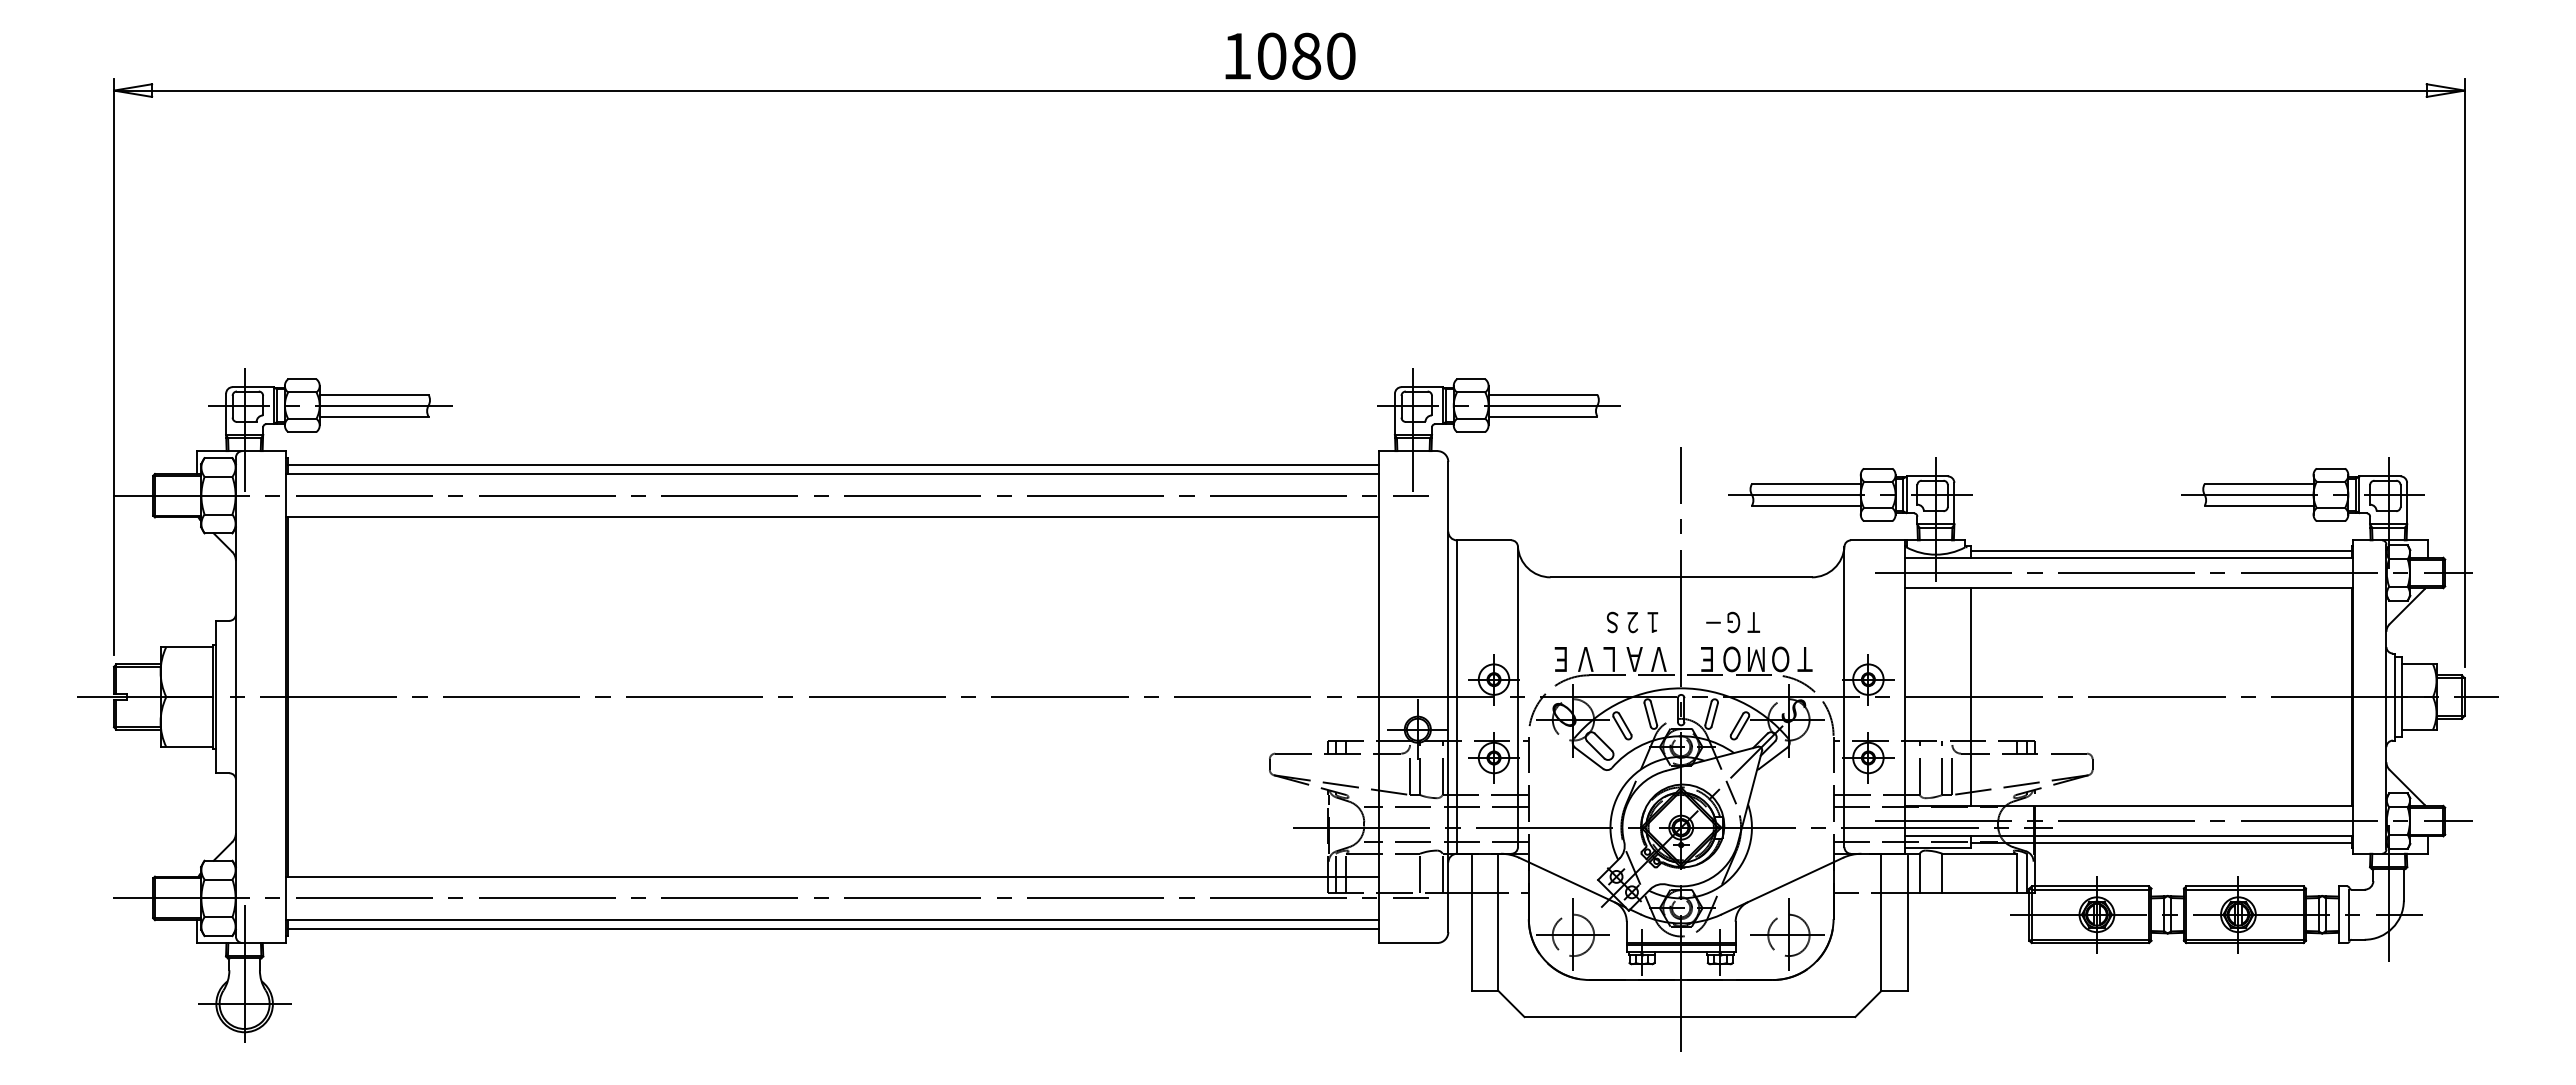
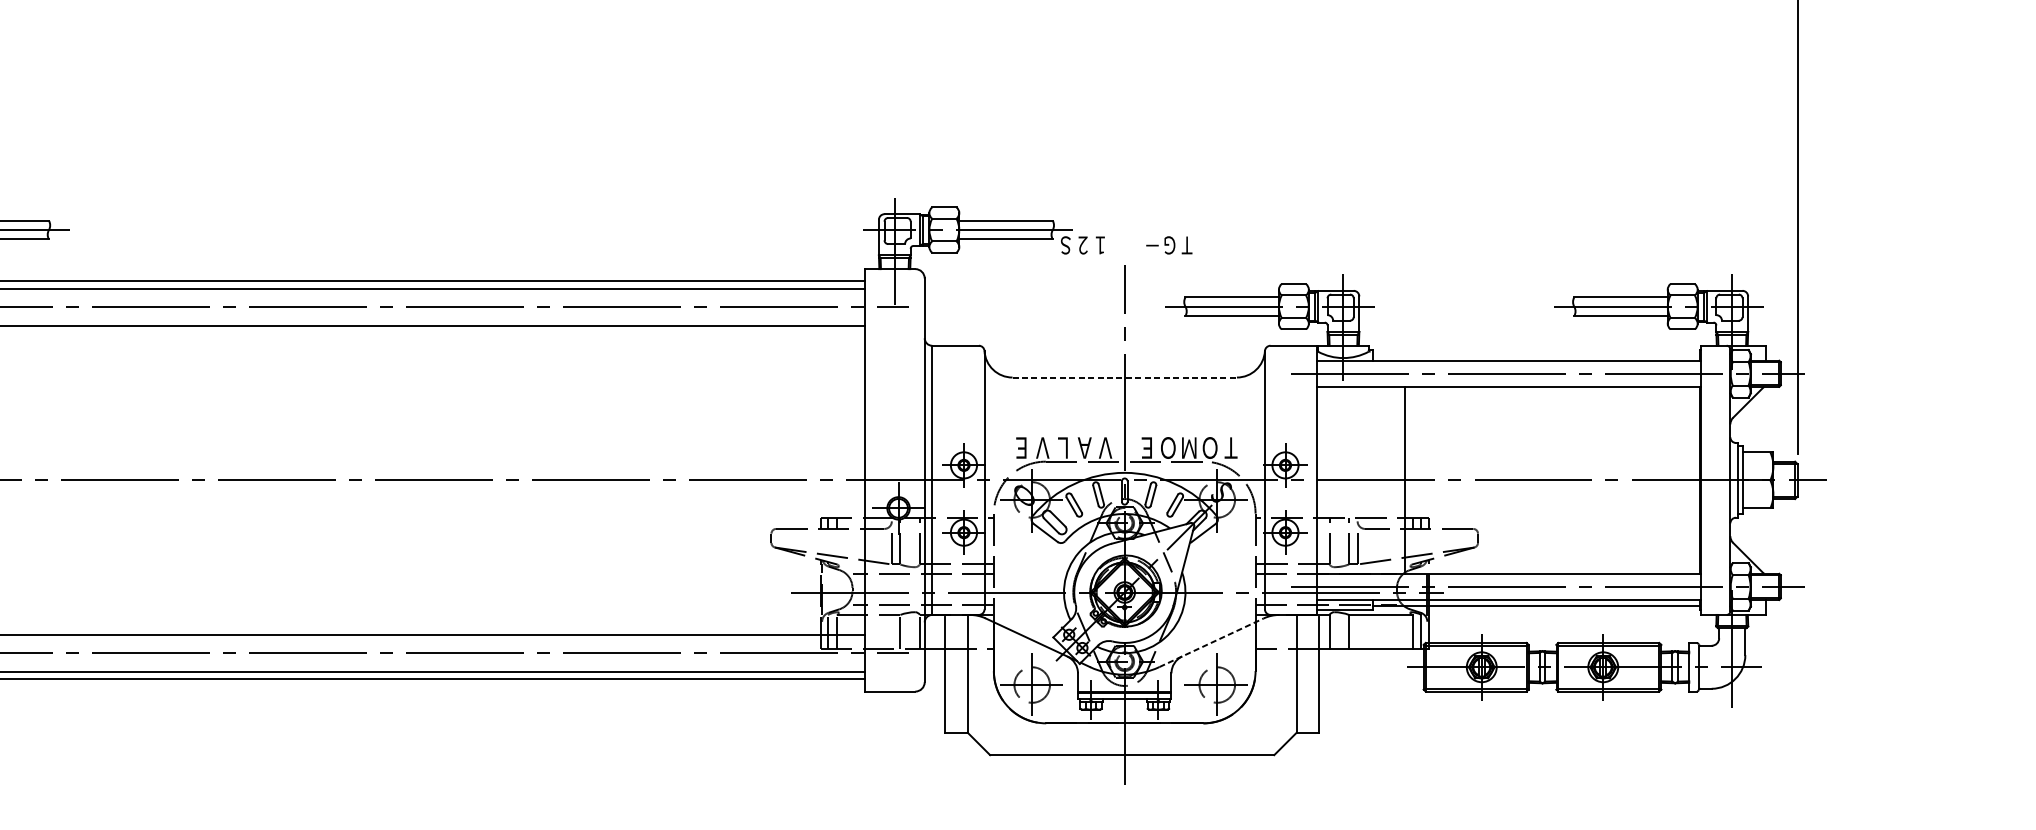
line: (2160, 551) -> (1536, 355), removed
line: (1681, 577) -> (1124, 377), solid -> dashed
text: (1683, 622) -> (1126, 245), moved
line: (1970, 696) -> (1404, 479), moved
line: (1782, 886) -> (1211, 643), solid -> dashed

